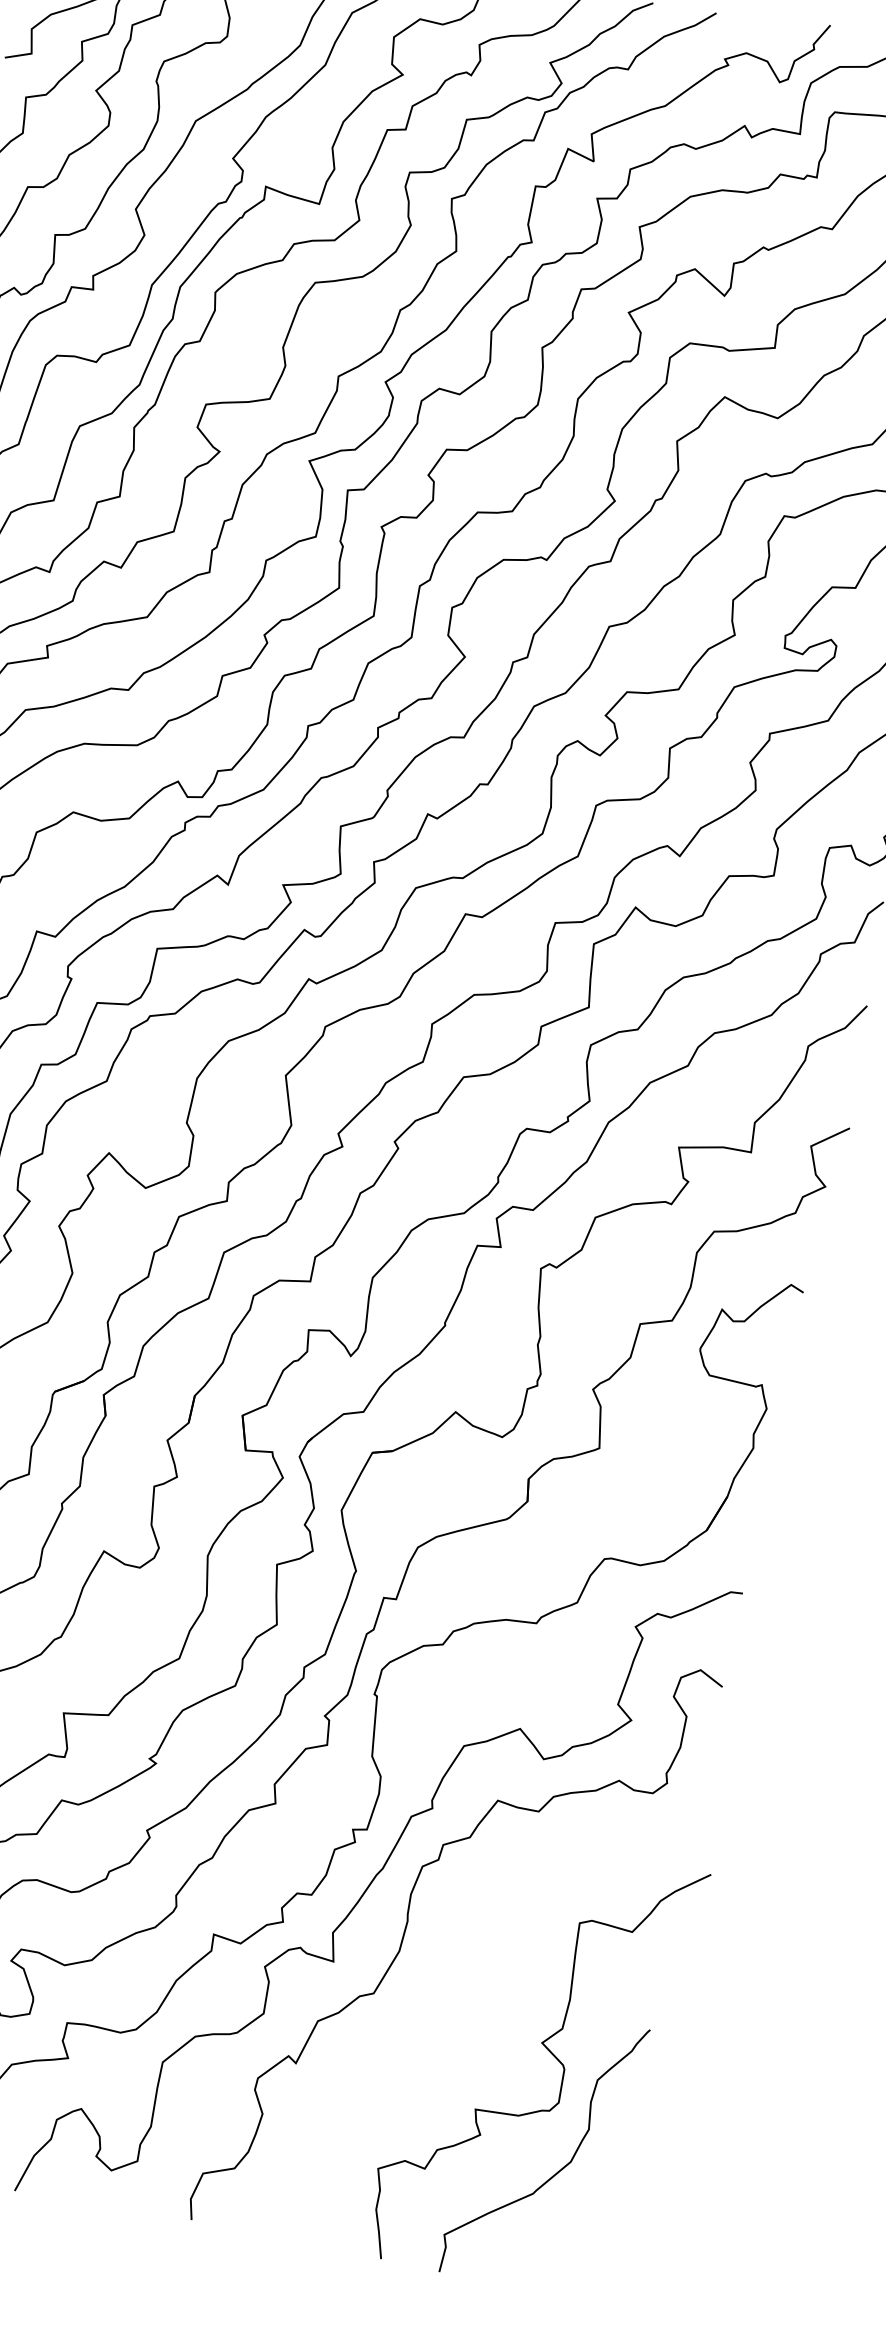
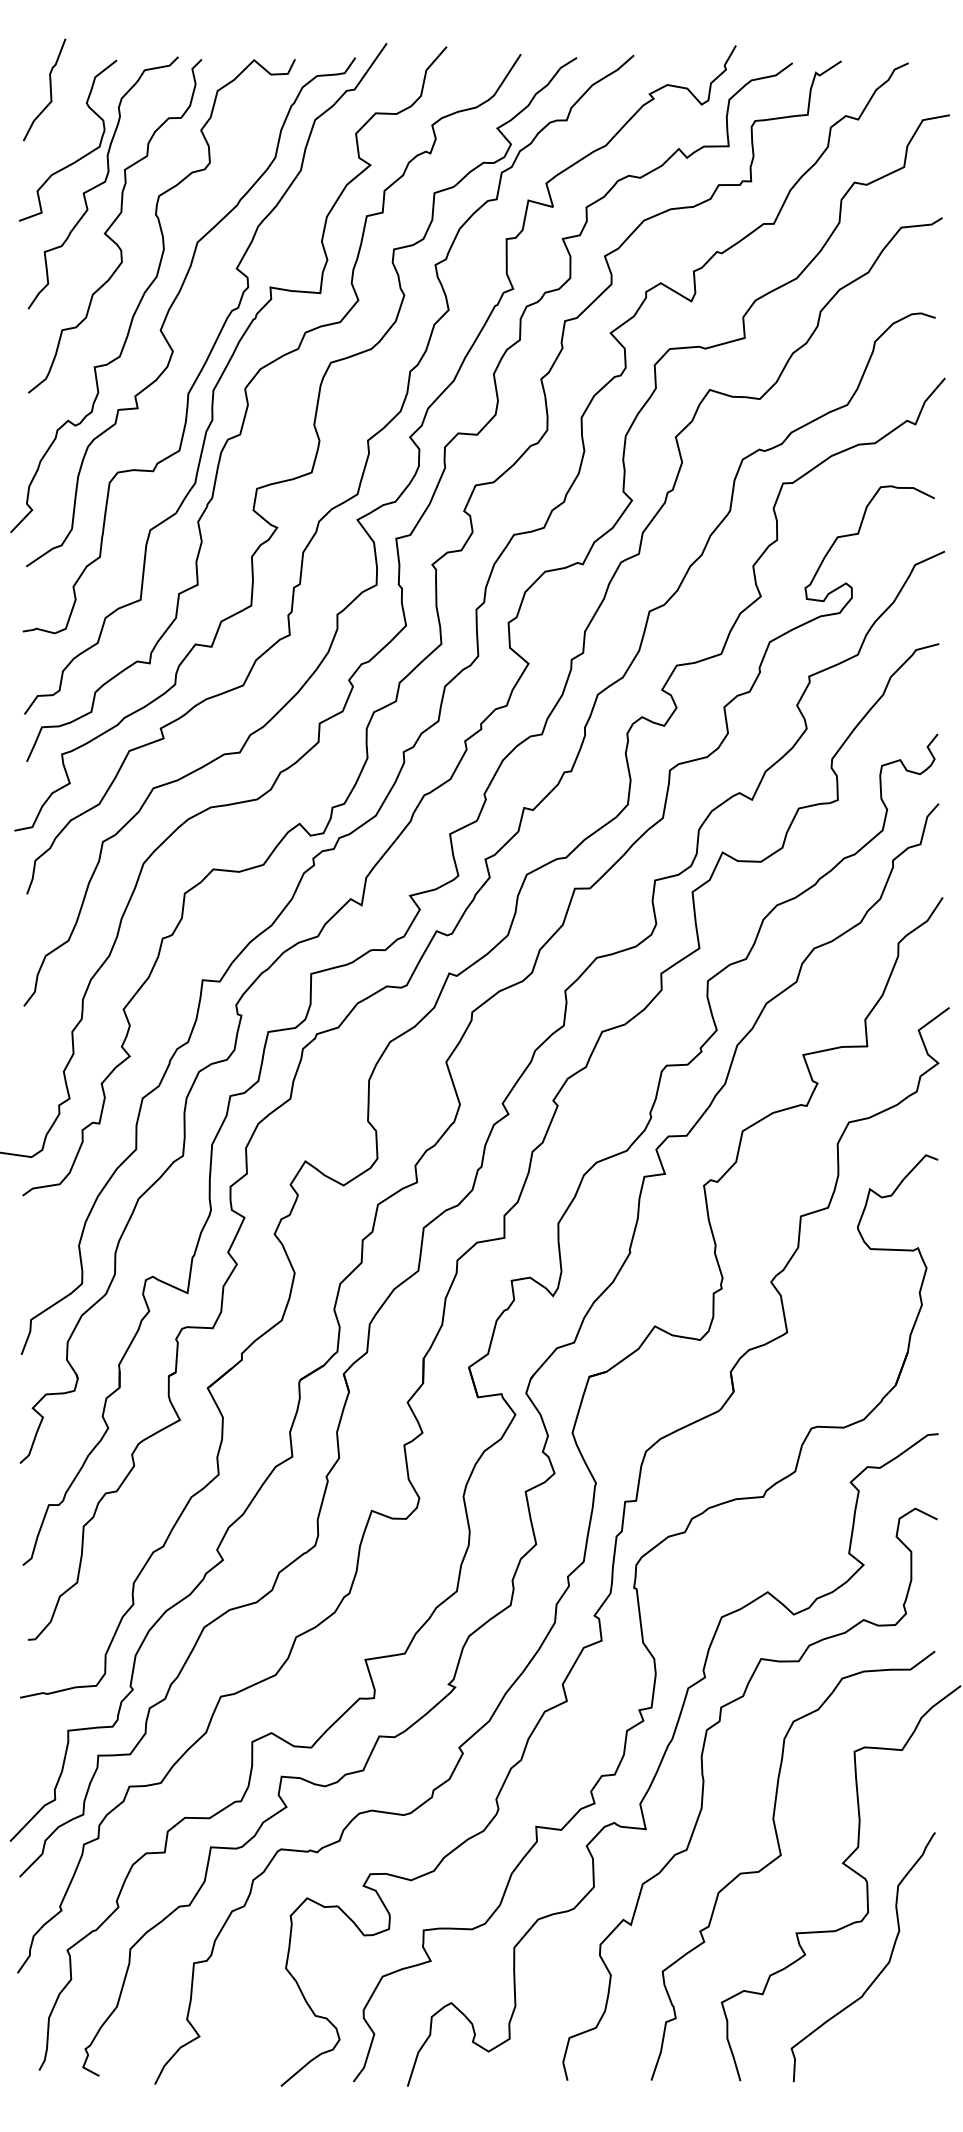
curve: (476, 2020) -> (781, 1855), added

